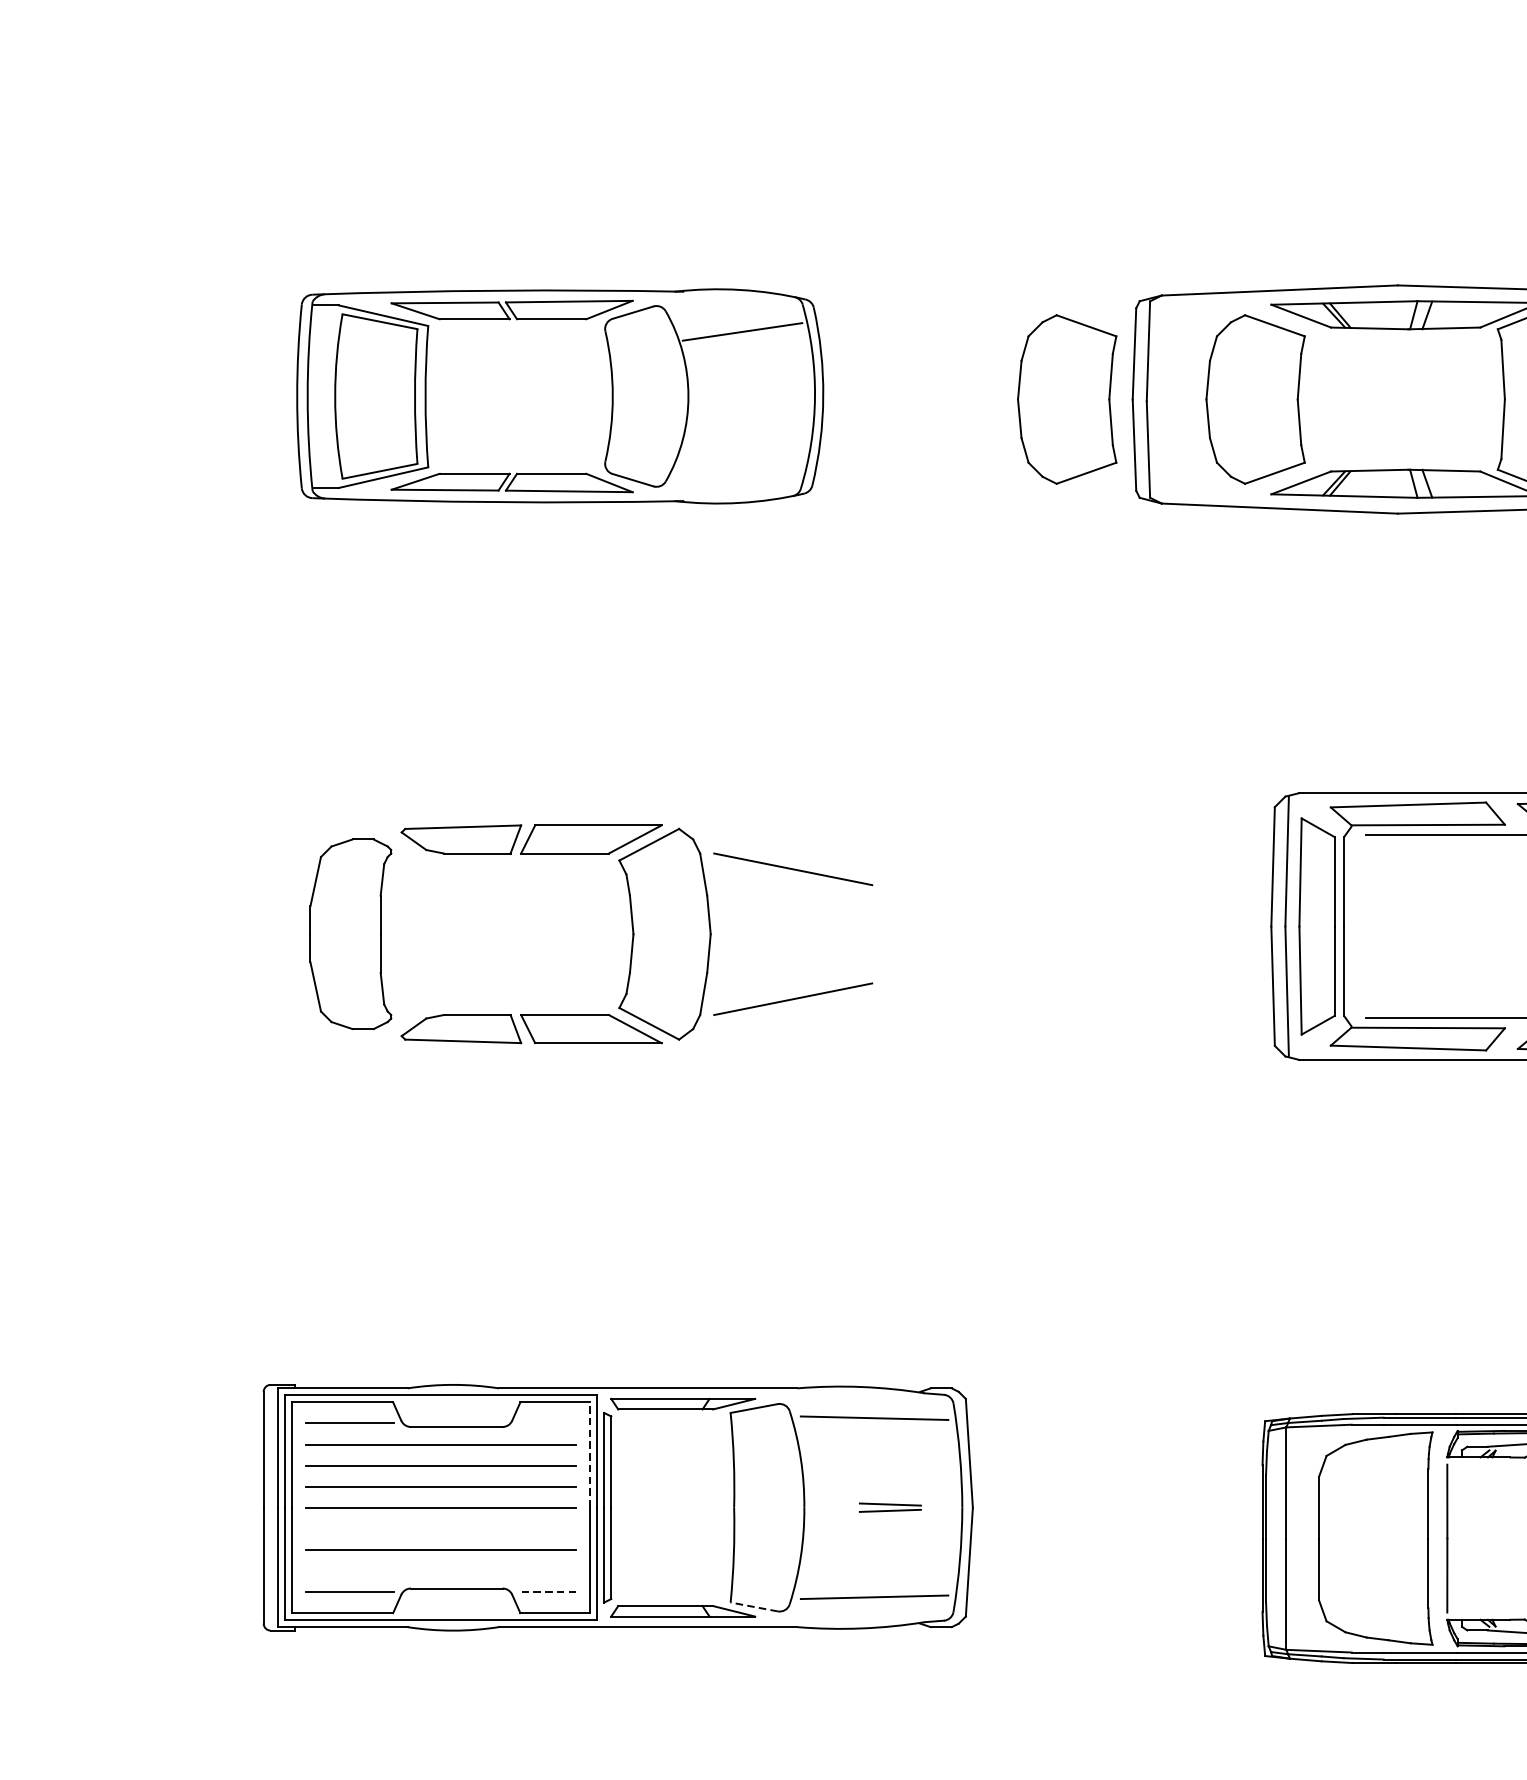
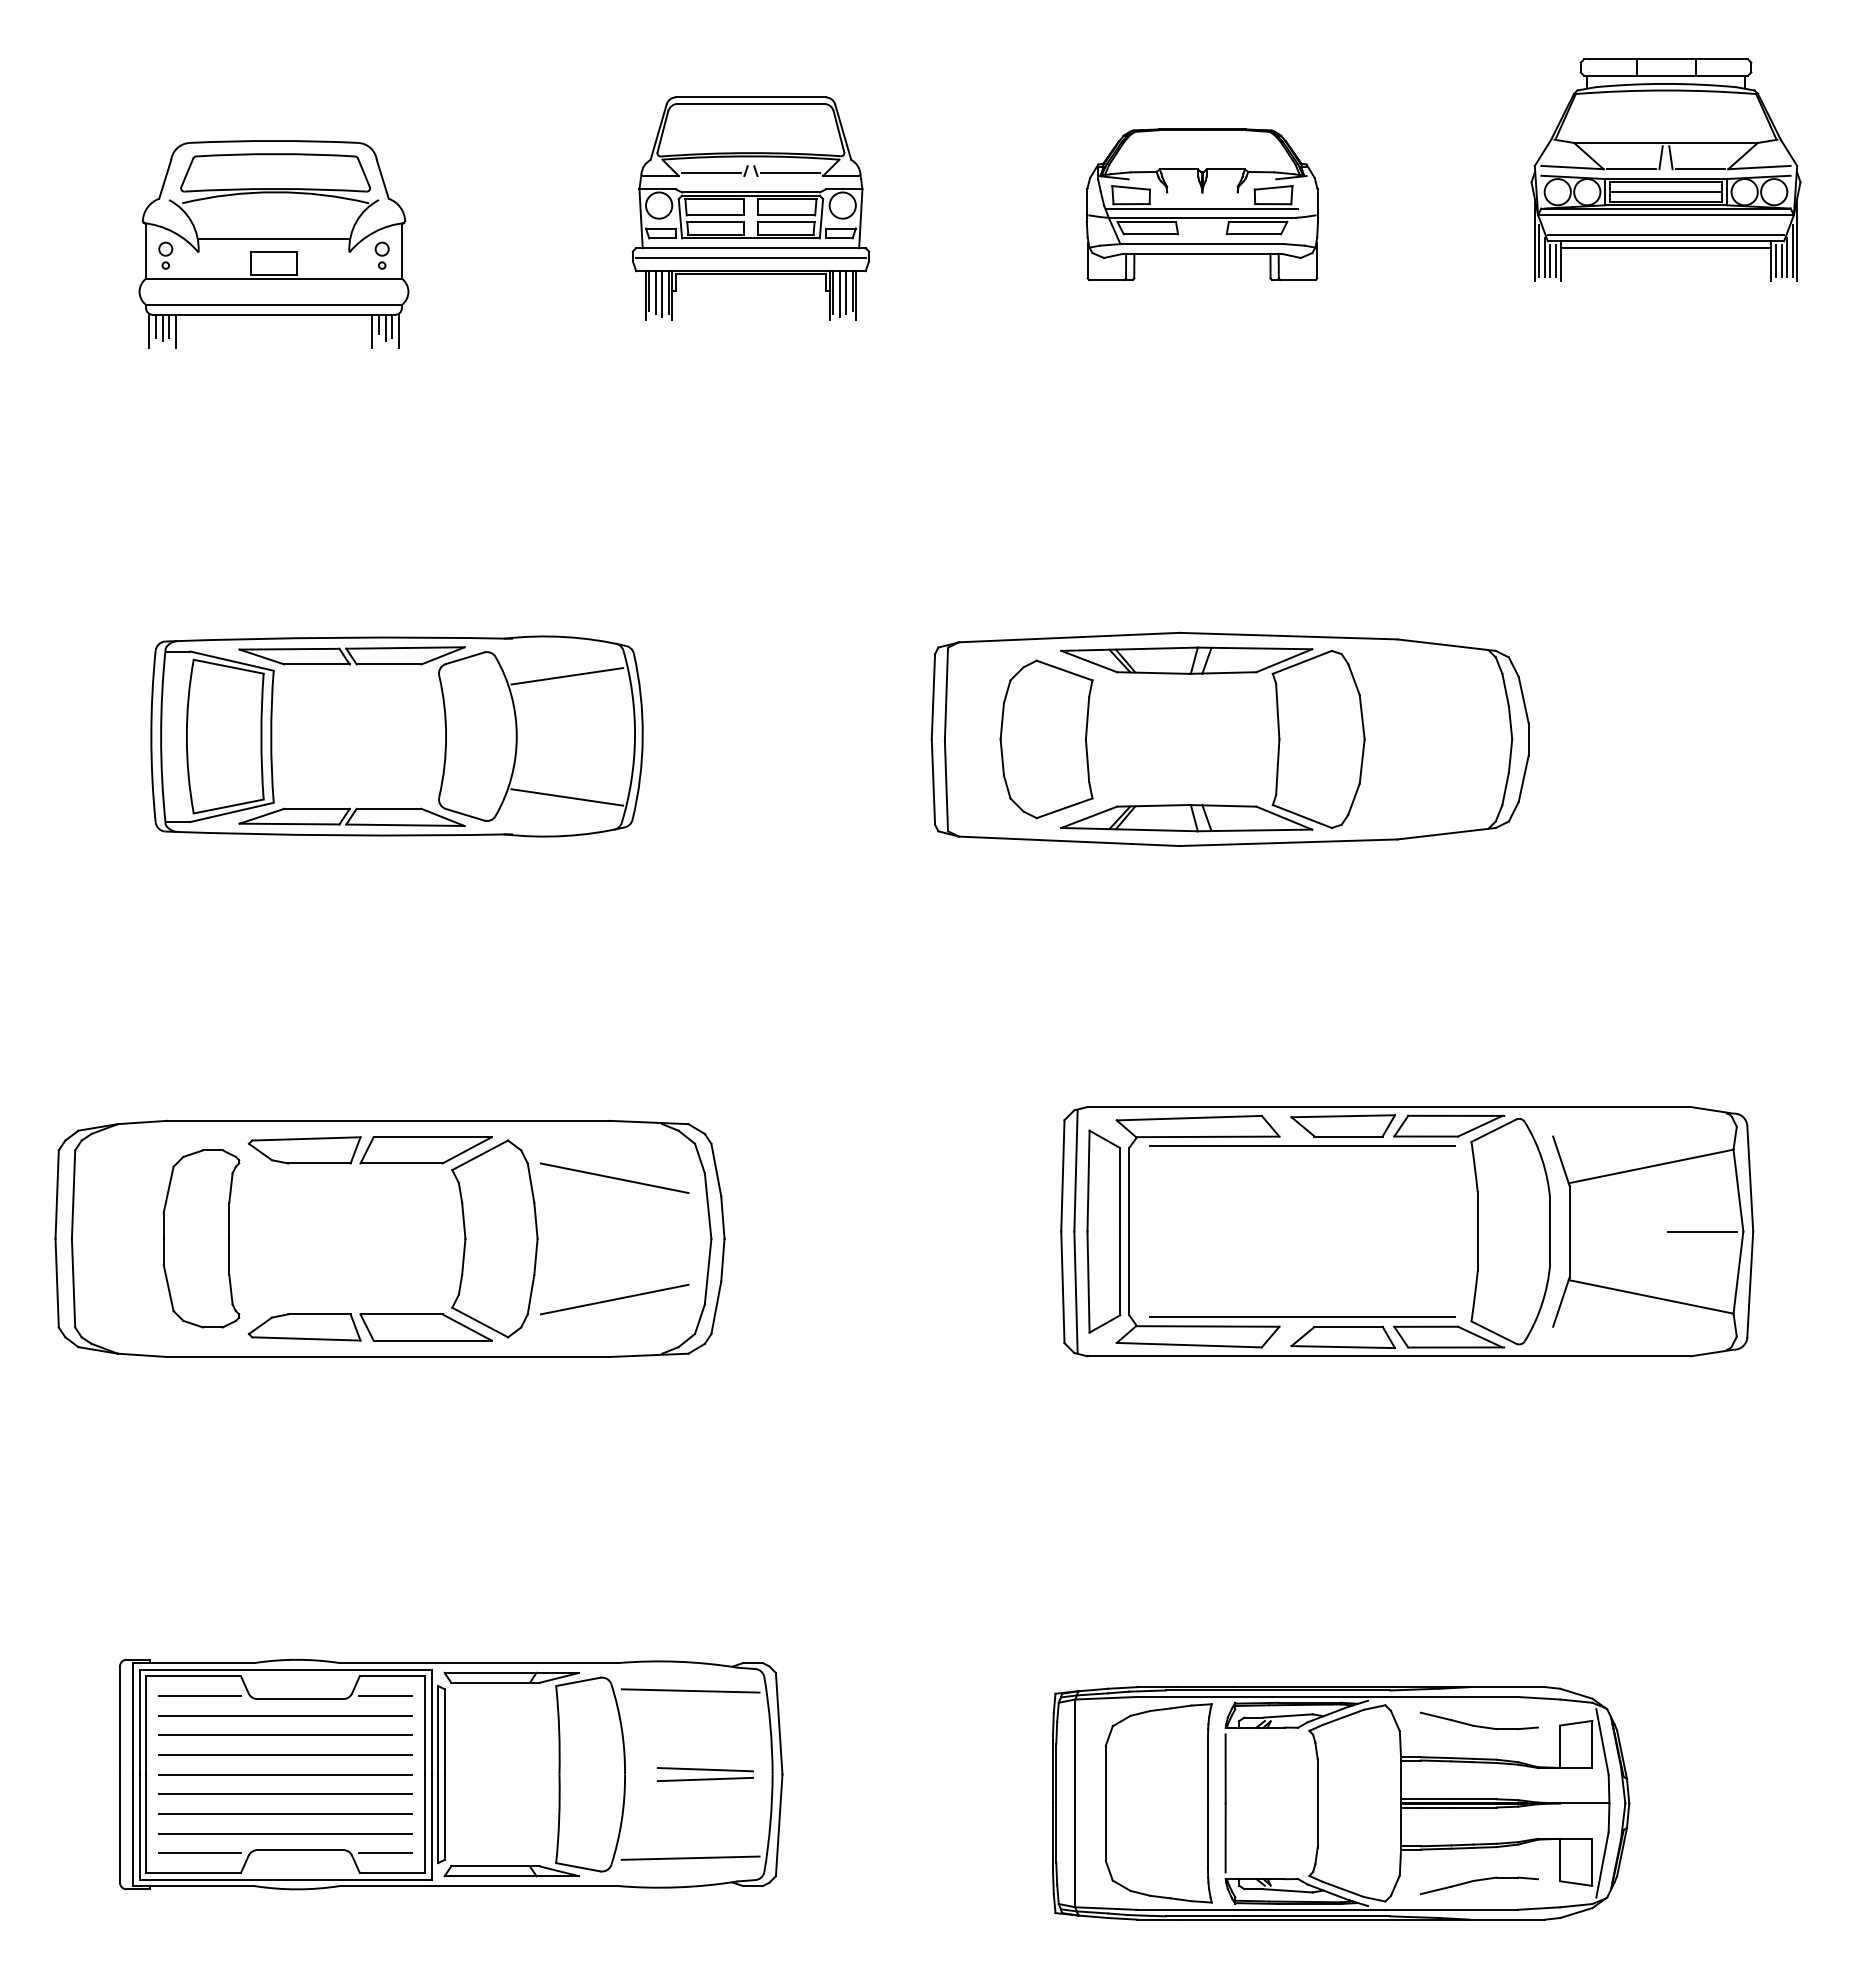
part: (1067, 399) -> (870, 739), removed
line: (742, 461) -> (567, 797), added
part: (552, 933) -> (389, 1238), added
line: (547, 1423) -> (385, 1695), added
line: (590, 1454) -> (425, 1724), dashed -> solid
part: (890, 1507) -> (705, 1774), size x1.67
line: (440, 1529) -> (285, 1794), added
line: (440, 1570) -> (285, 1833), added
line: (547, 1592) -> (385, 1853), dashed -> solid
line: (753, 1607) -> (577, 1867), dashed -> solid

